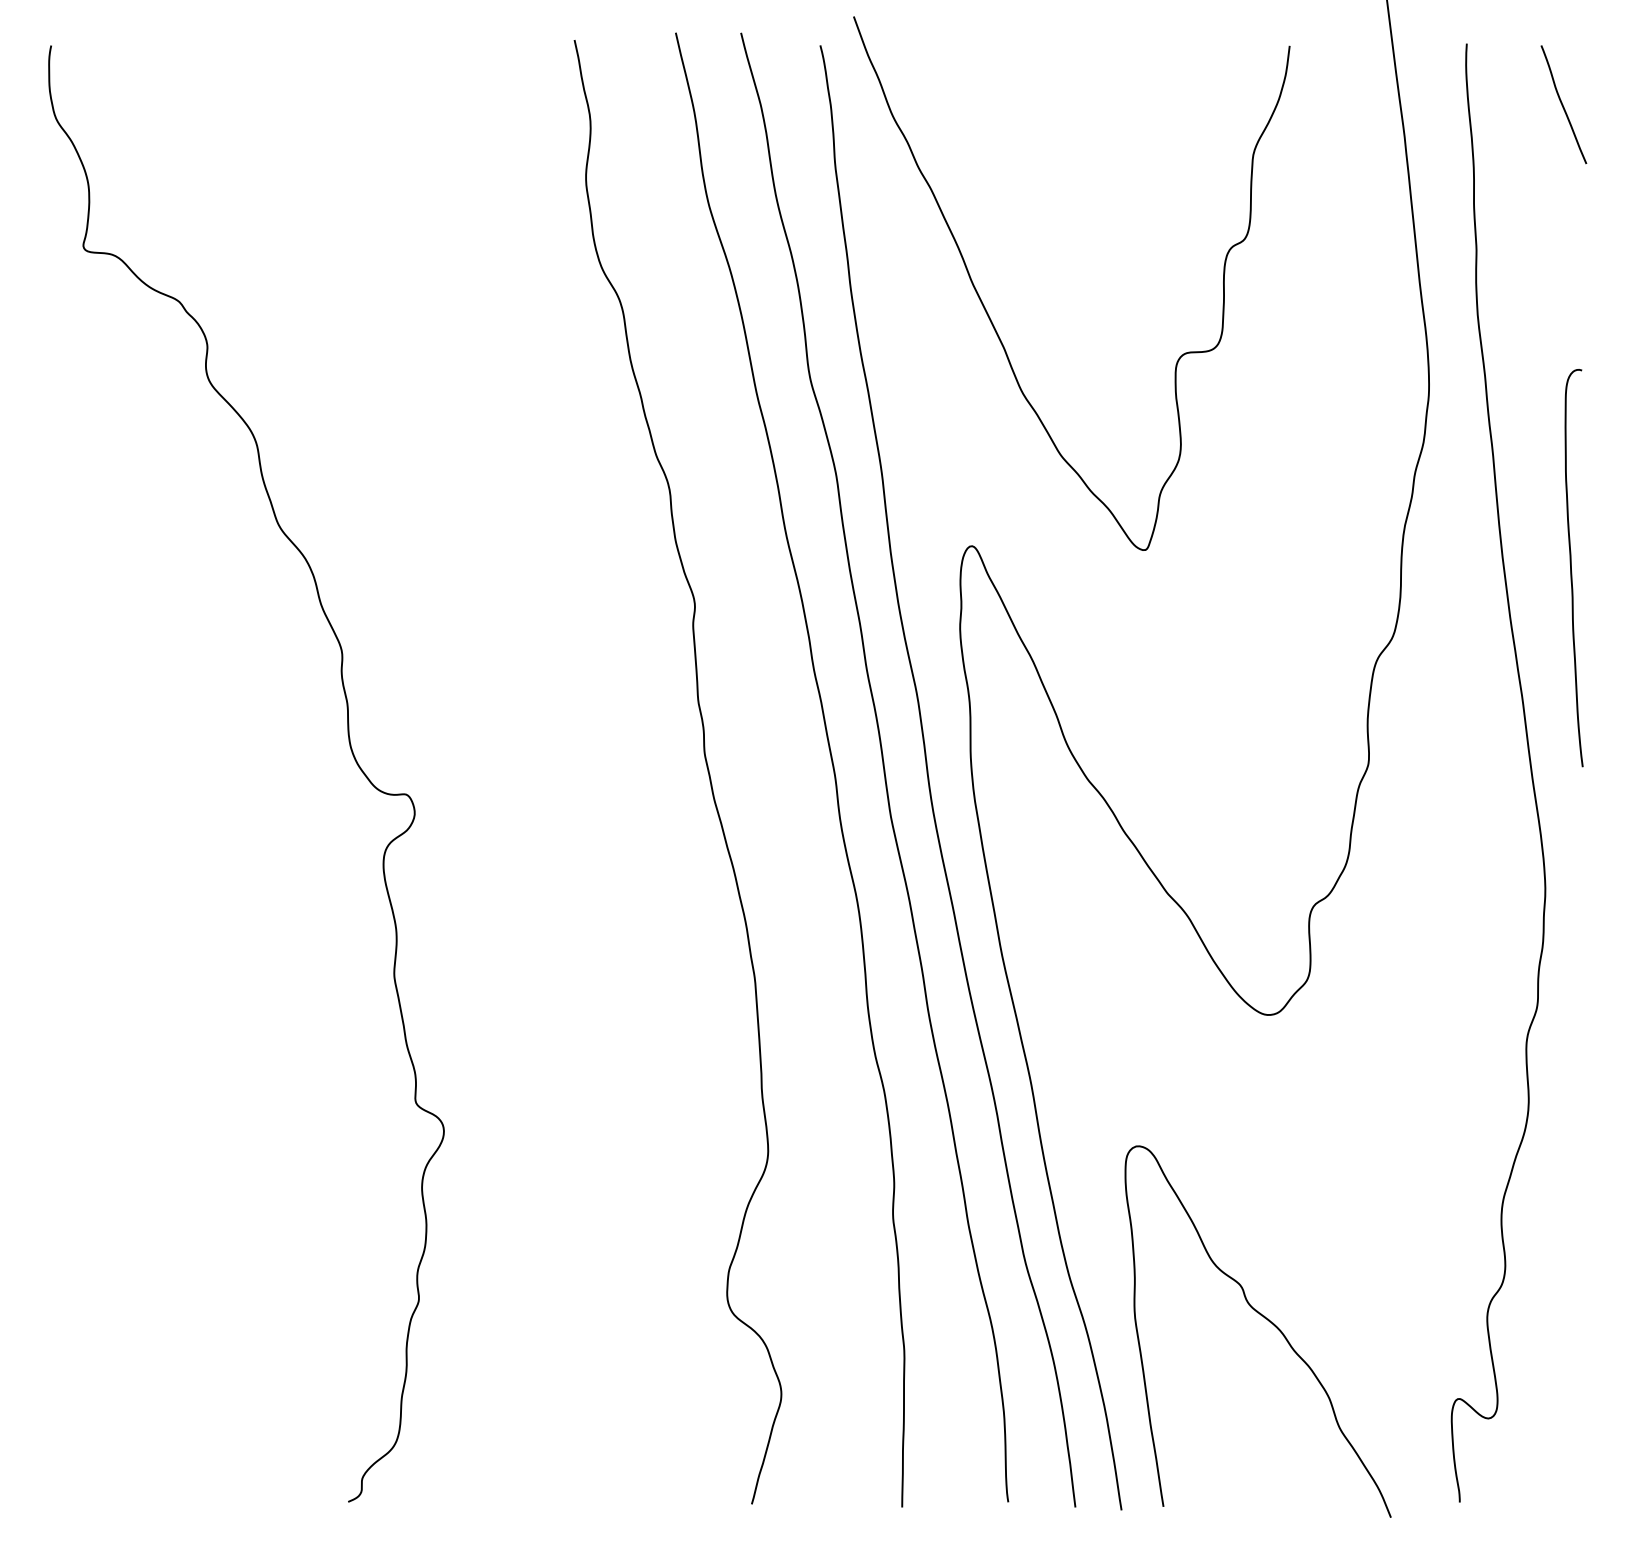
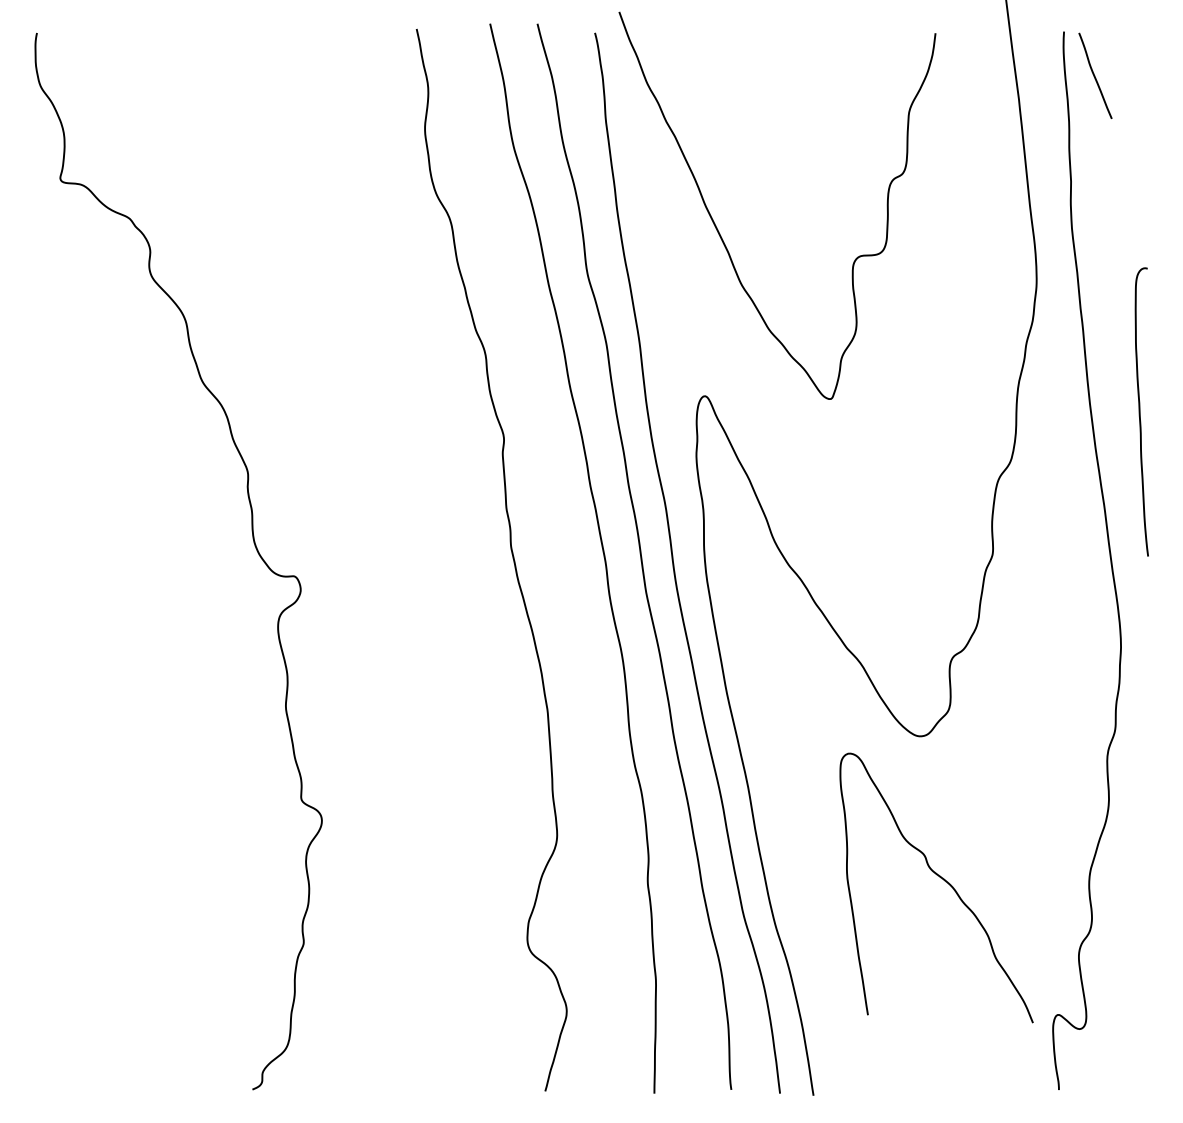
curve: (1563, 104) -> (1095, 75), moved
curve: (1263, 1318) -> (940, 878), moved

